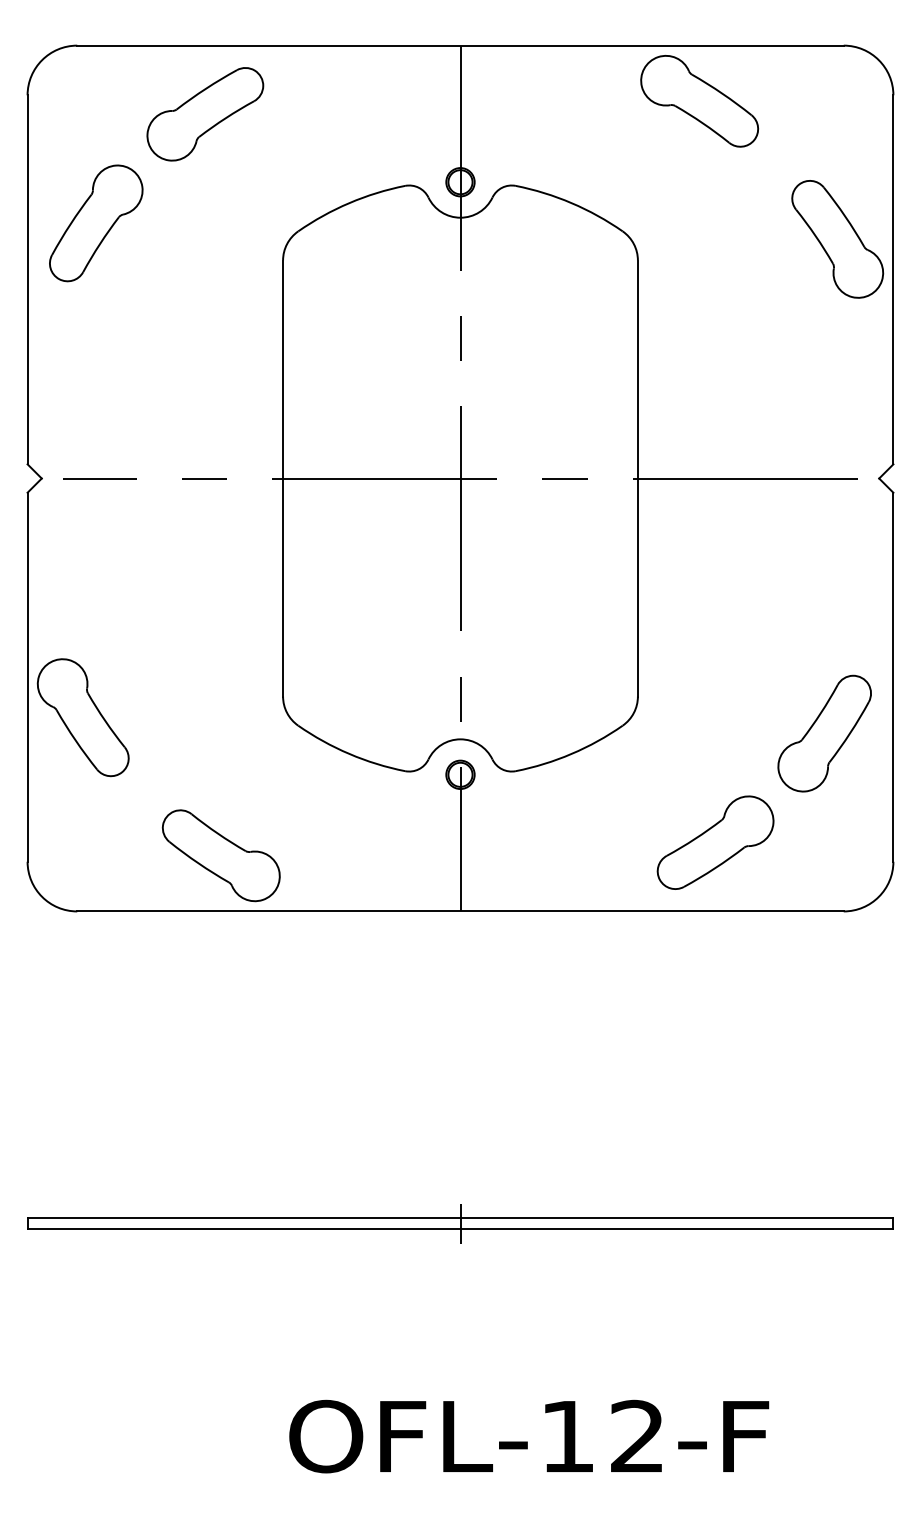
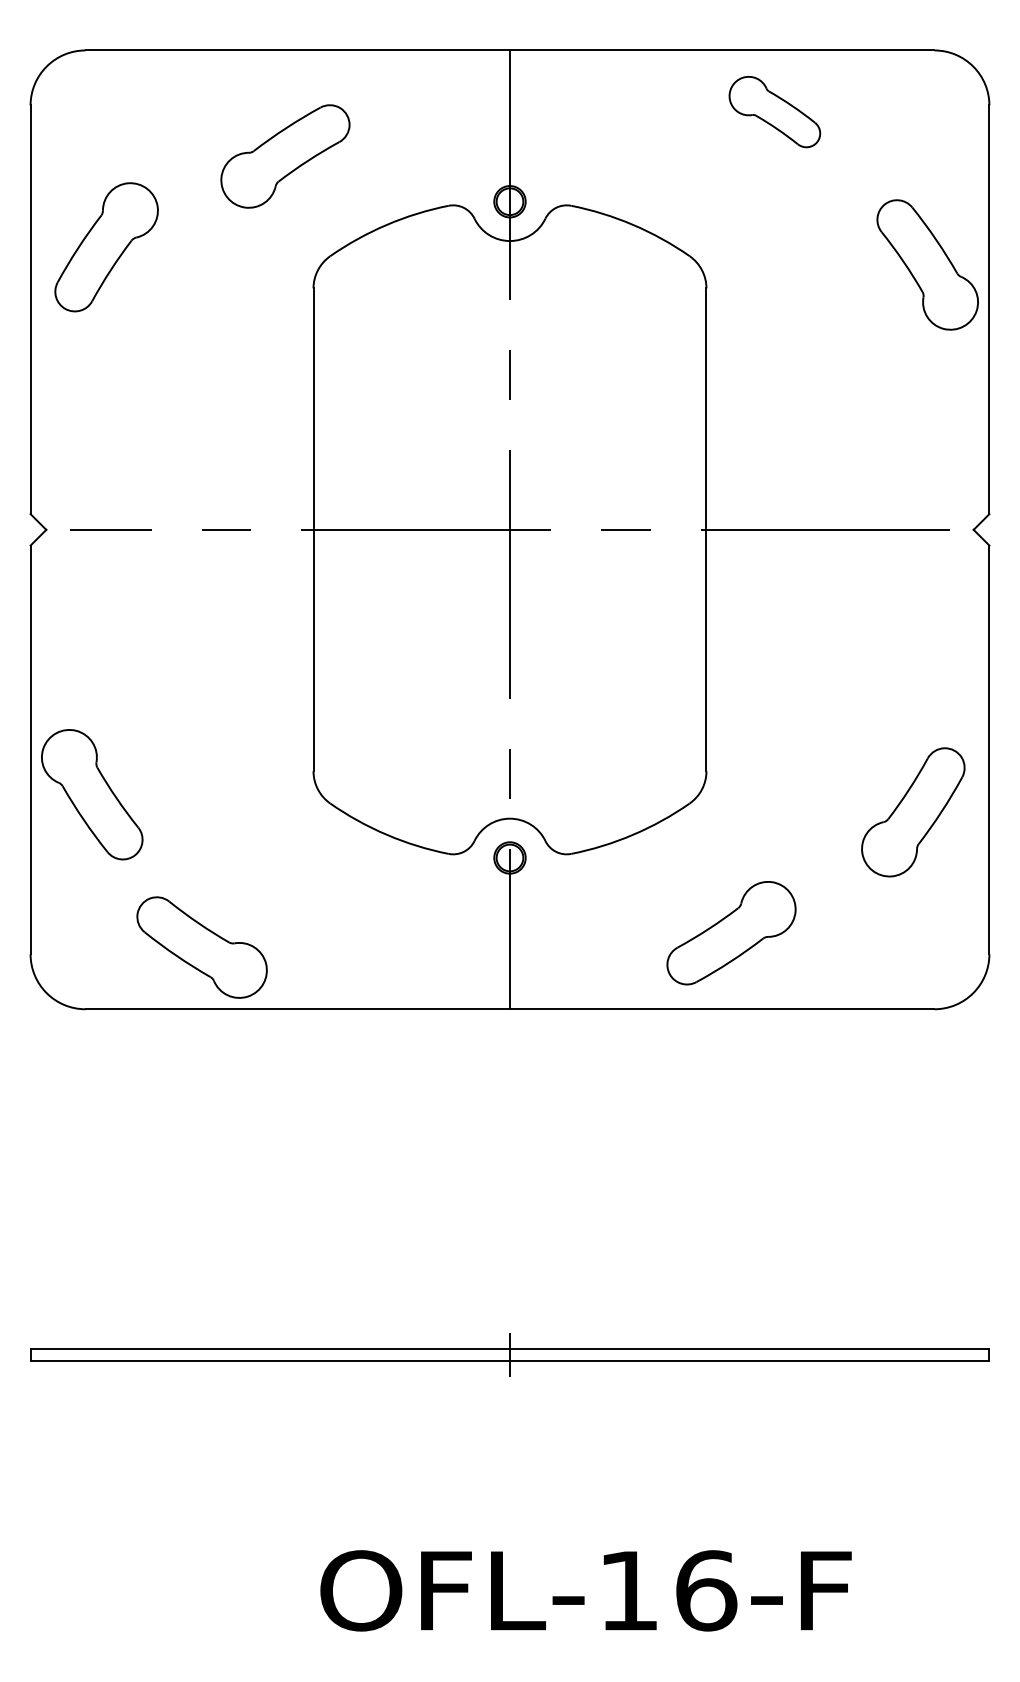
part: (699, 100) -> (774, 111), size x0.7
part: (205, 114) -> (285, 156), moved
part: (715, 843) -> (731, 933), moved
part: (220, 855) -> (201, 947), moved
text: (637, 1436) -> (706, 1590), OFL-12-F -> OFL-16-F

